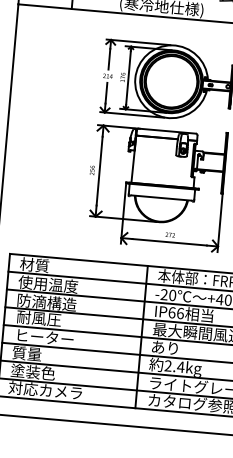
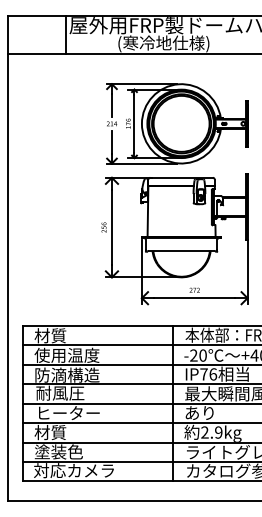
text: (171, 312) -> (203, 374), IP66 -> IP76
text: (26, 353) -> (50, 432), 質量 -> 材質
text: (180, 367) -> (218, 432), 2.4kg -> 2.9kg

